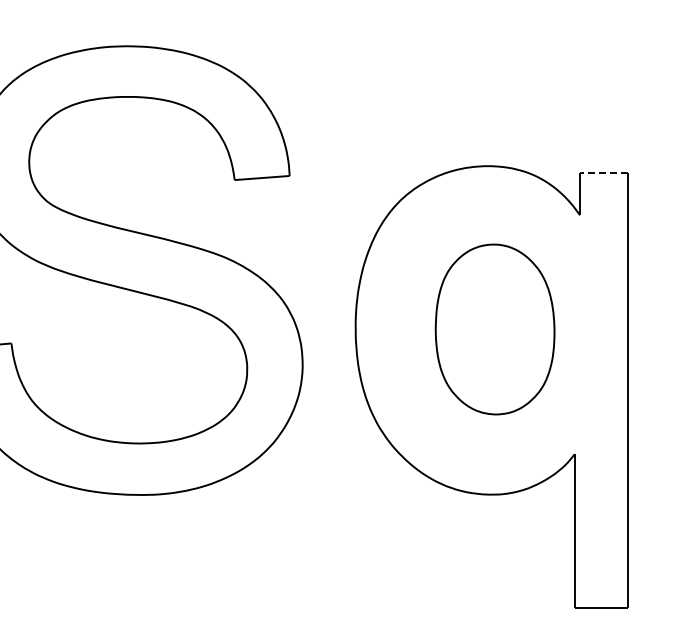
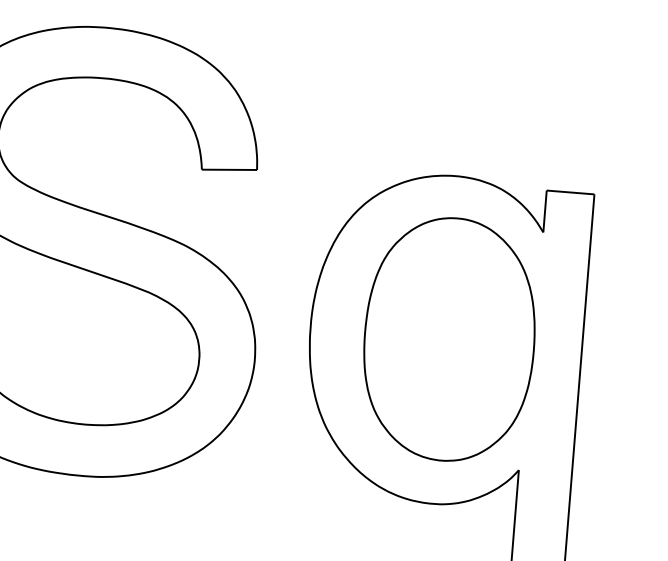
line: (603, 173) -> (570, 192), dashed -> solid
part: (494, 329) -> (448, 339), size x1.43

